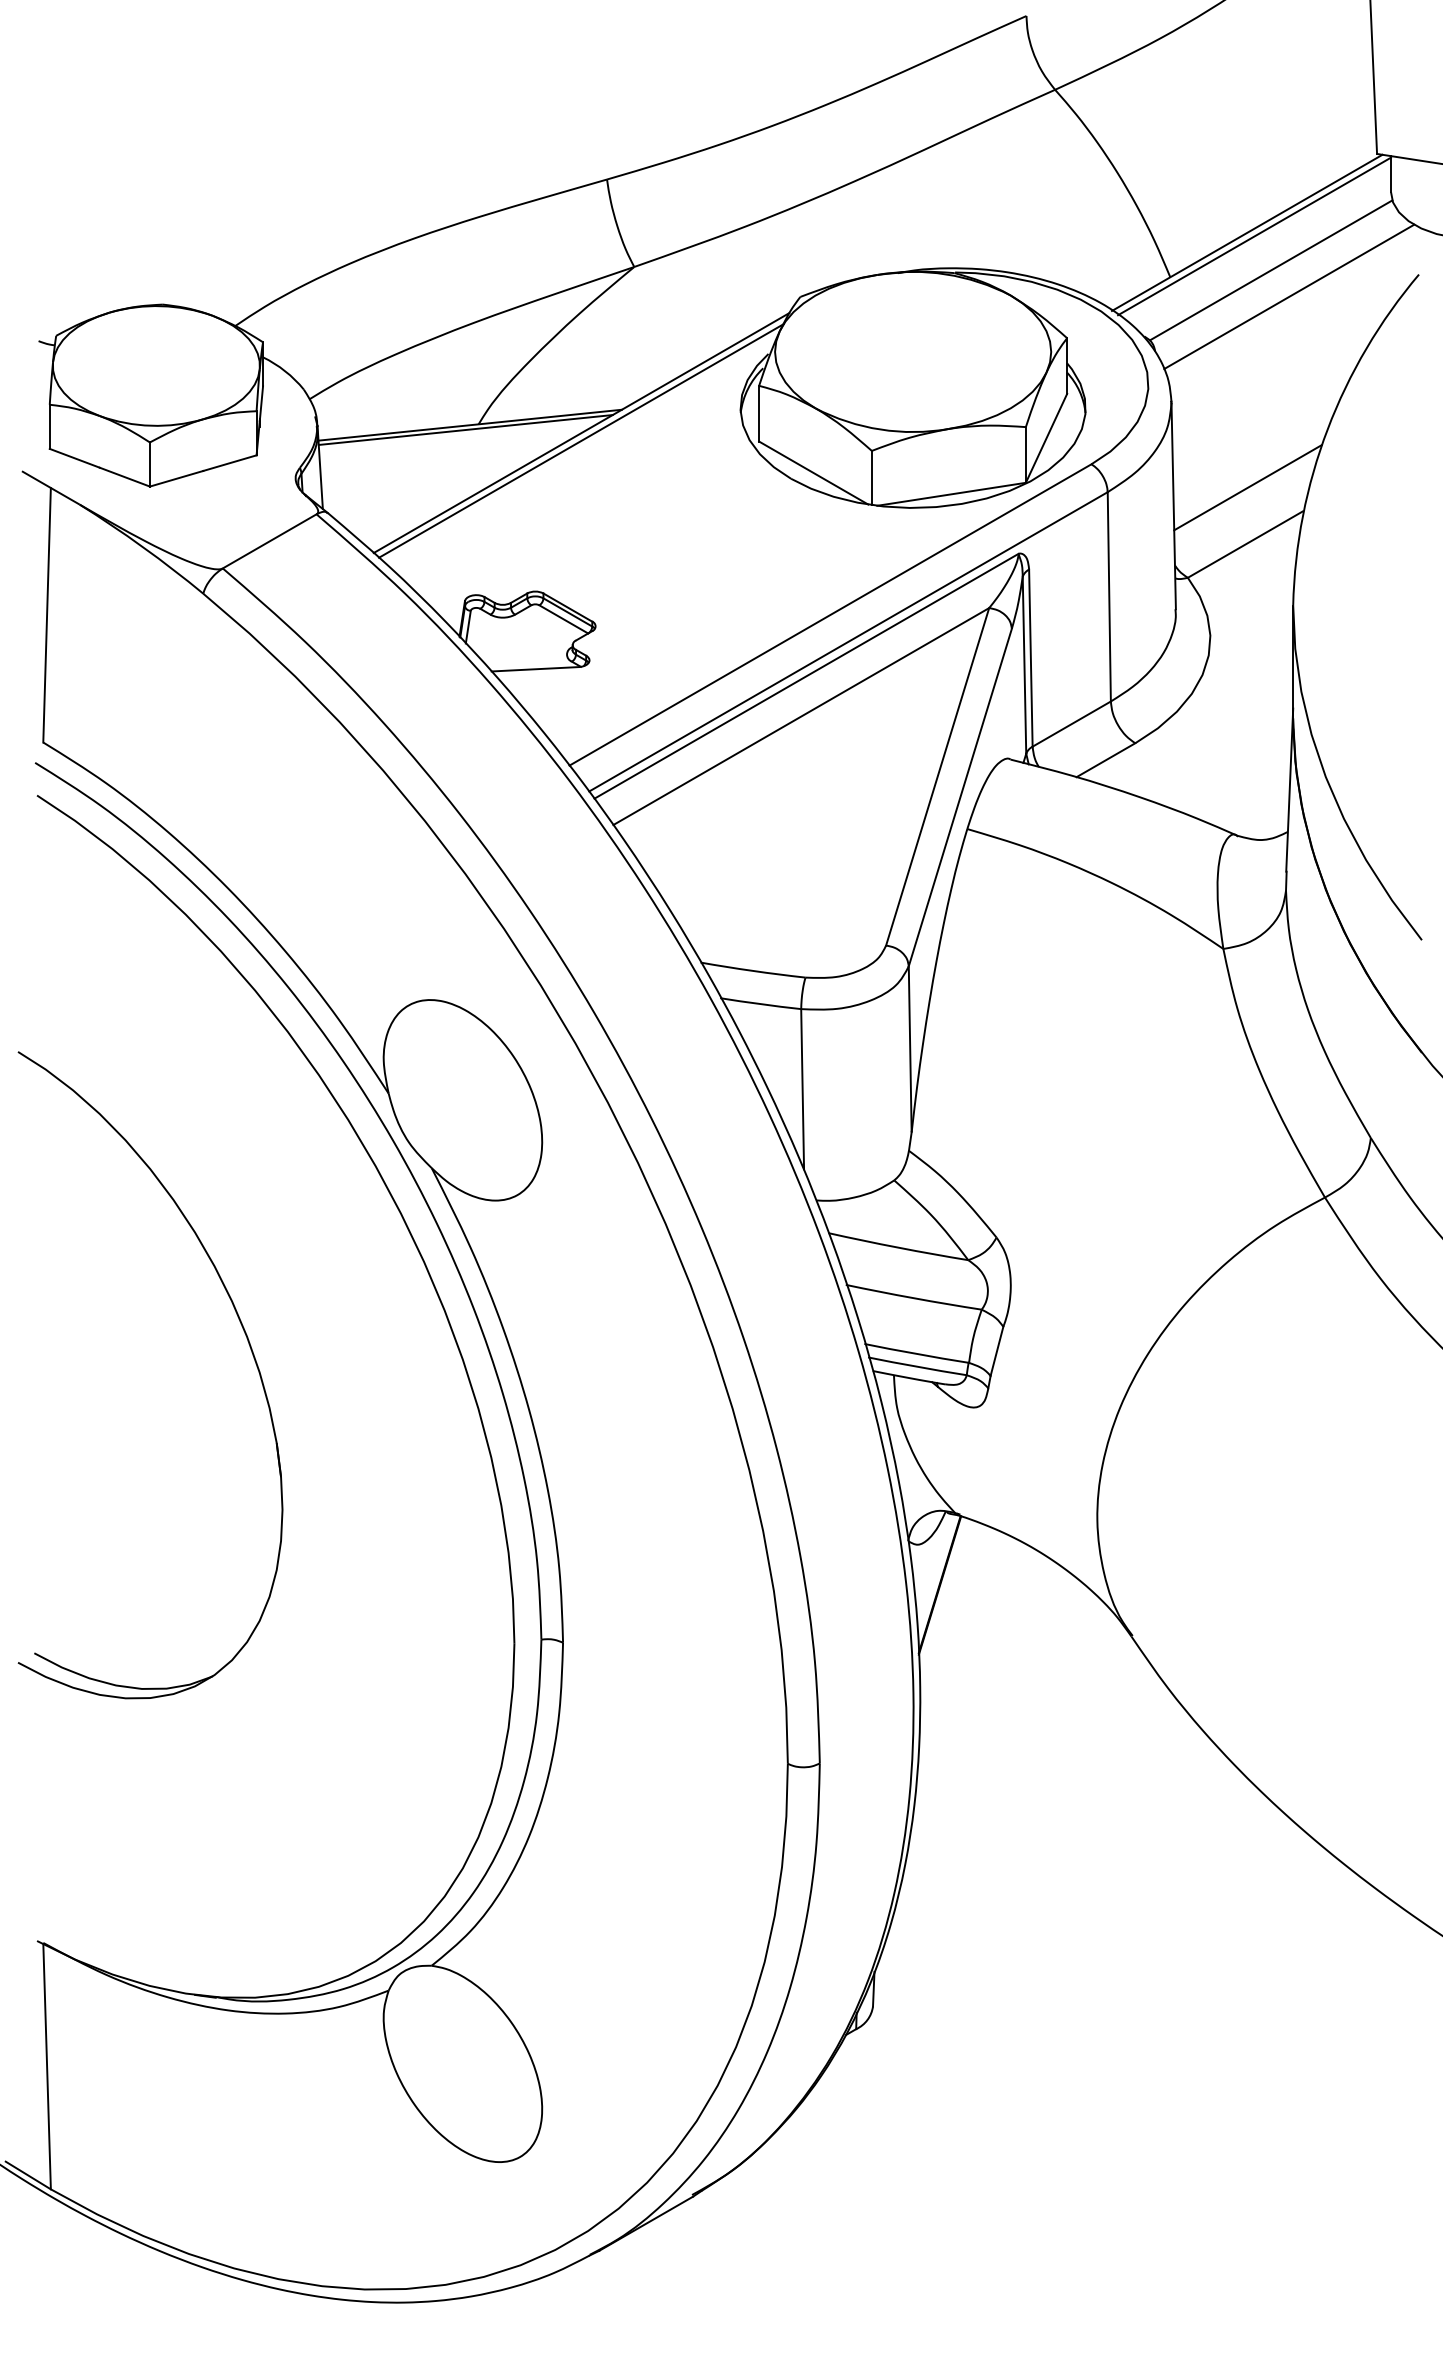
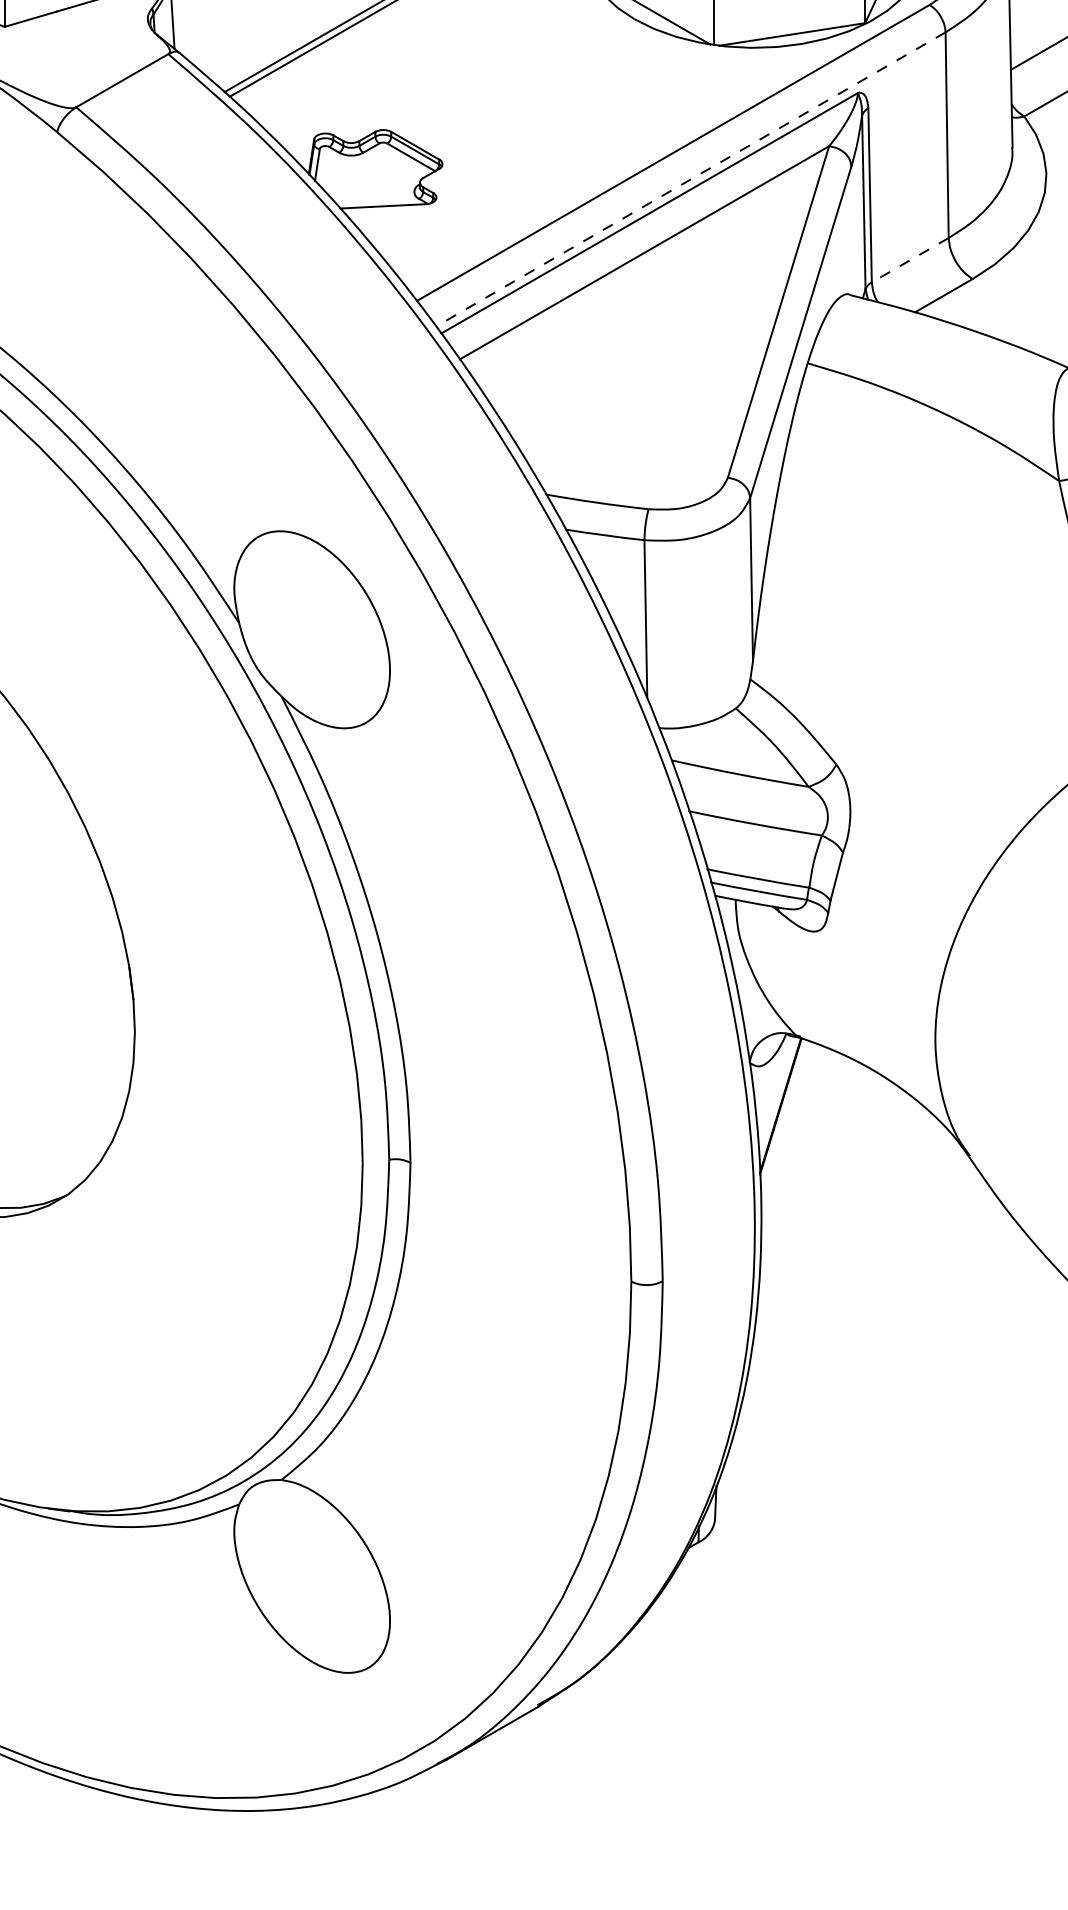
line: (848, 642) -> (690, 180), solid -> dashed
line: (1071, 724) -> (910, 260), solid -> dashed

